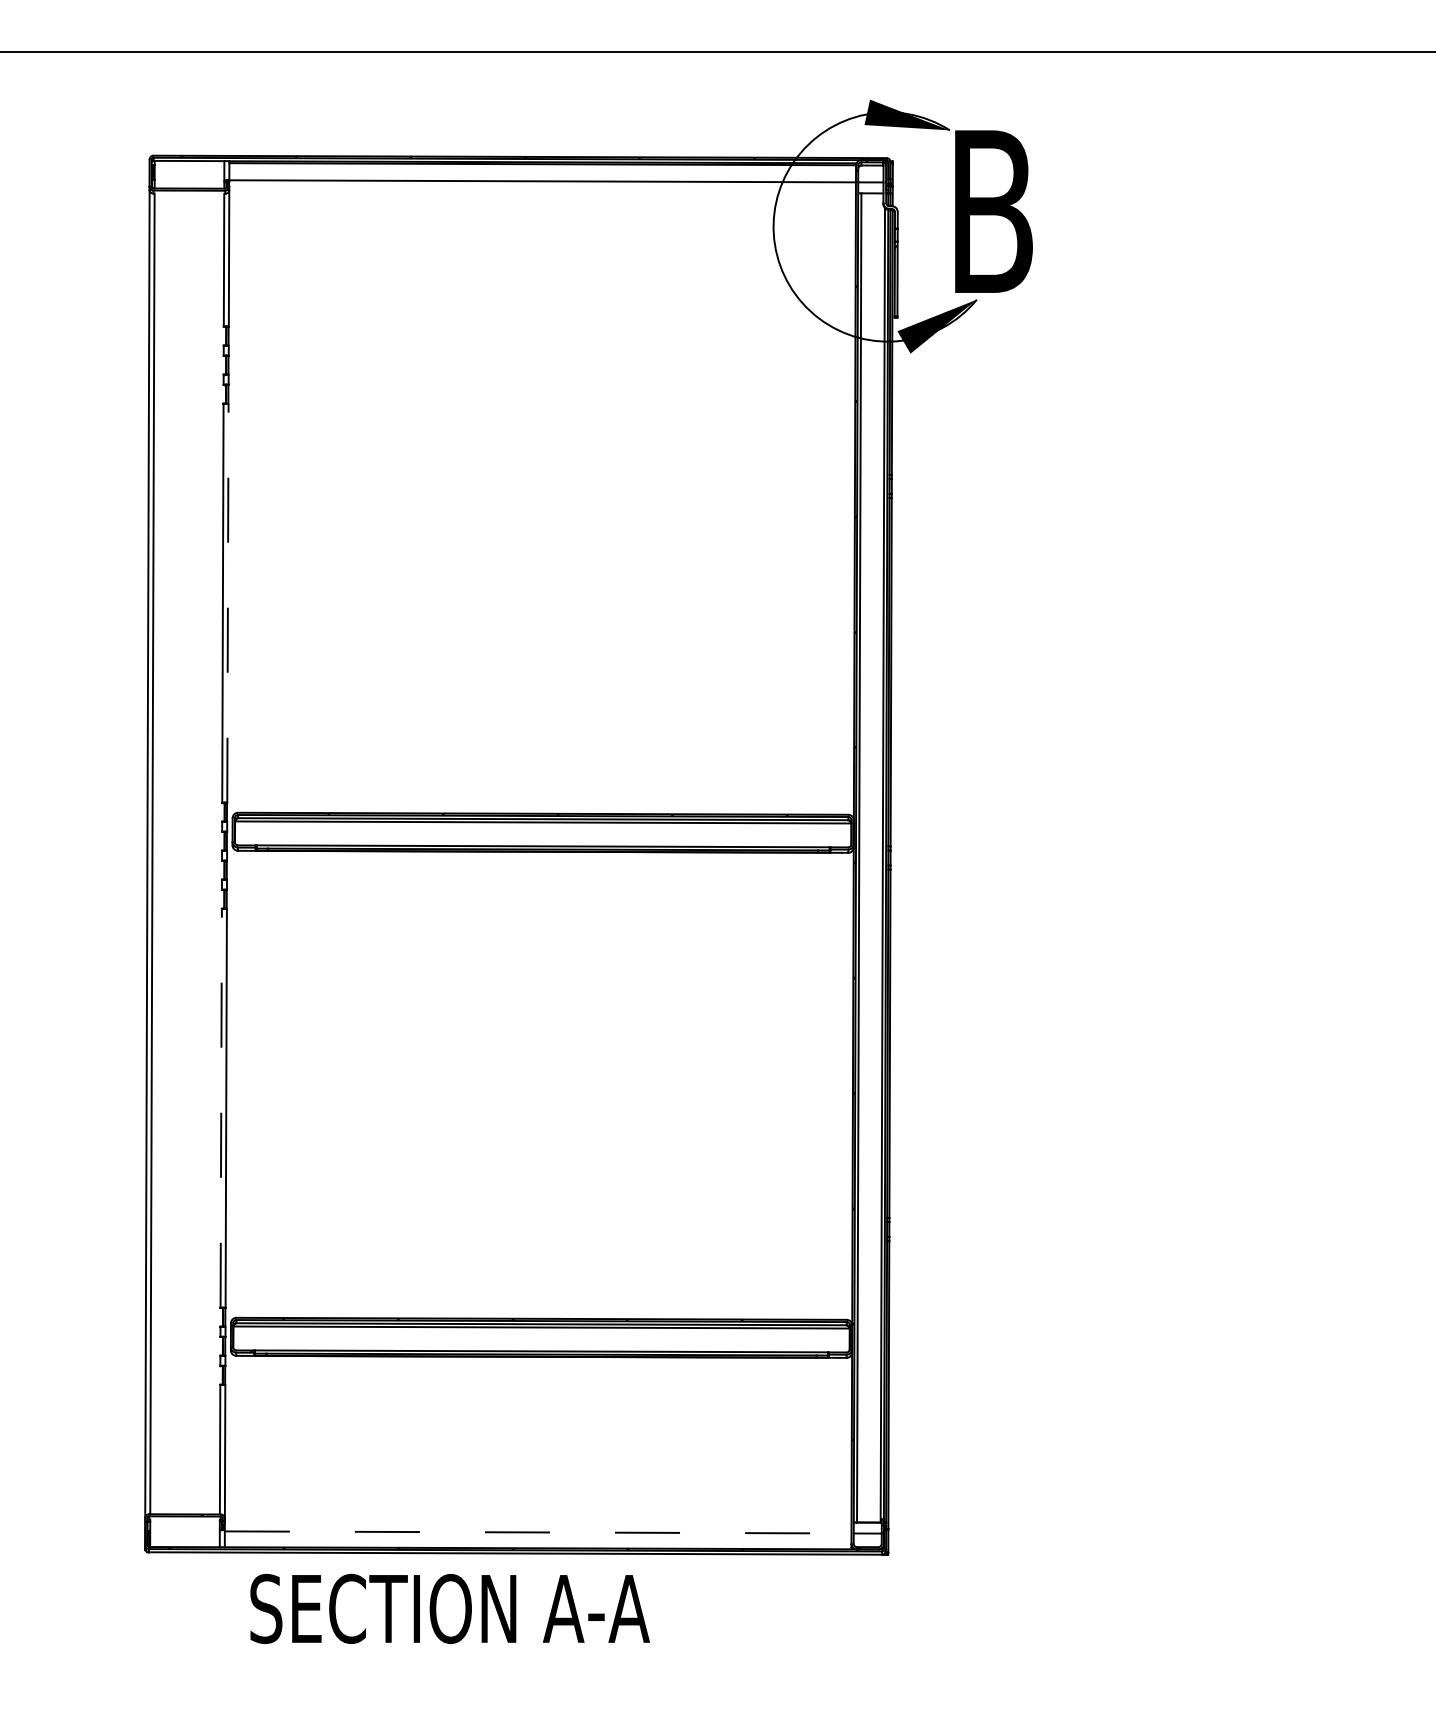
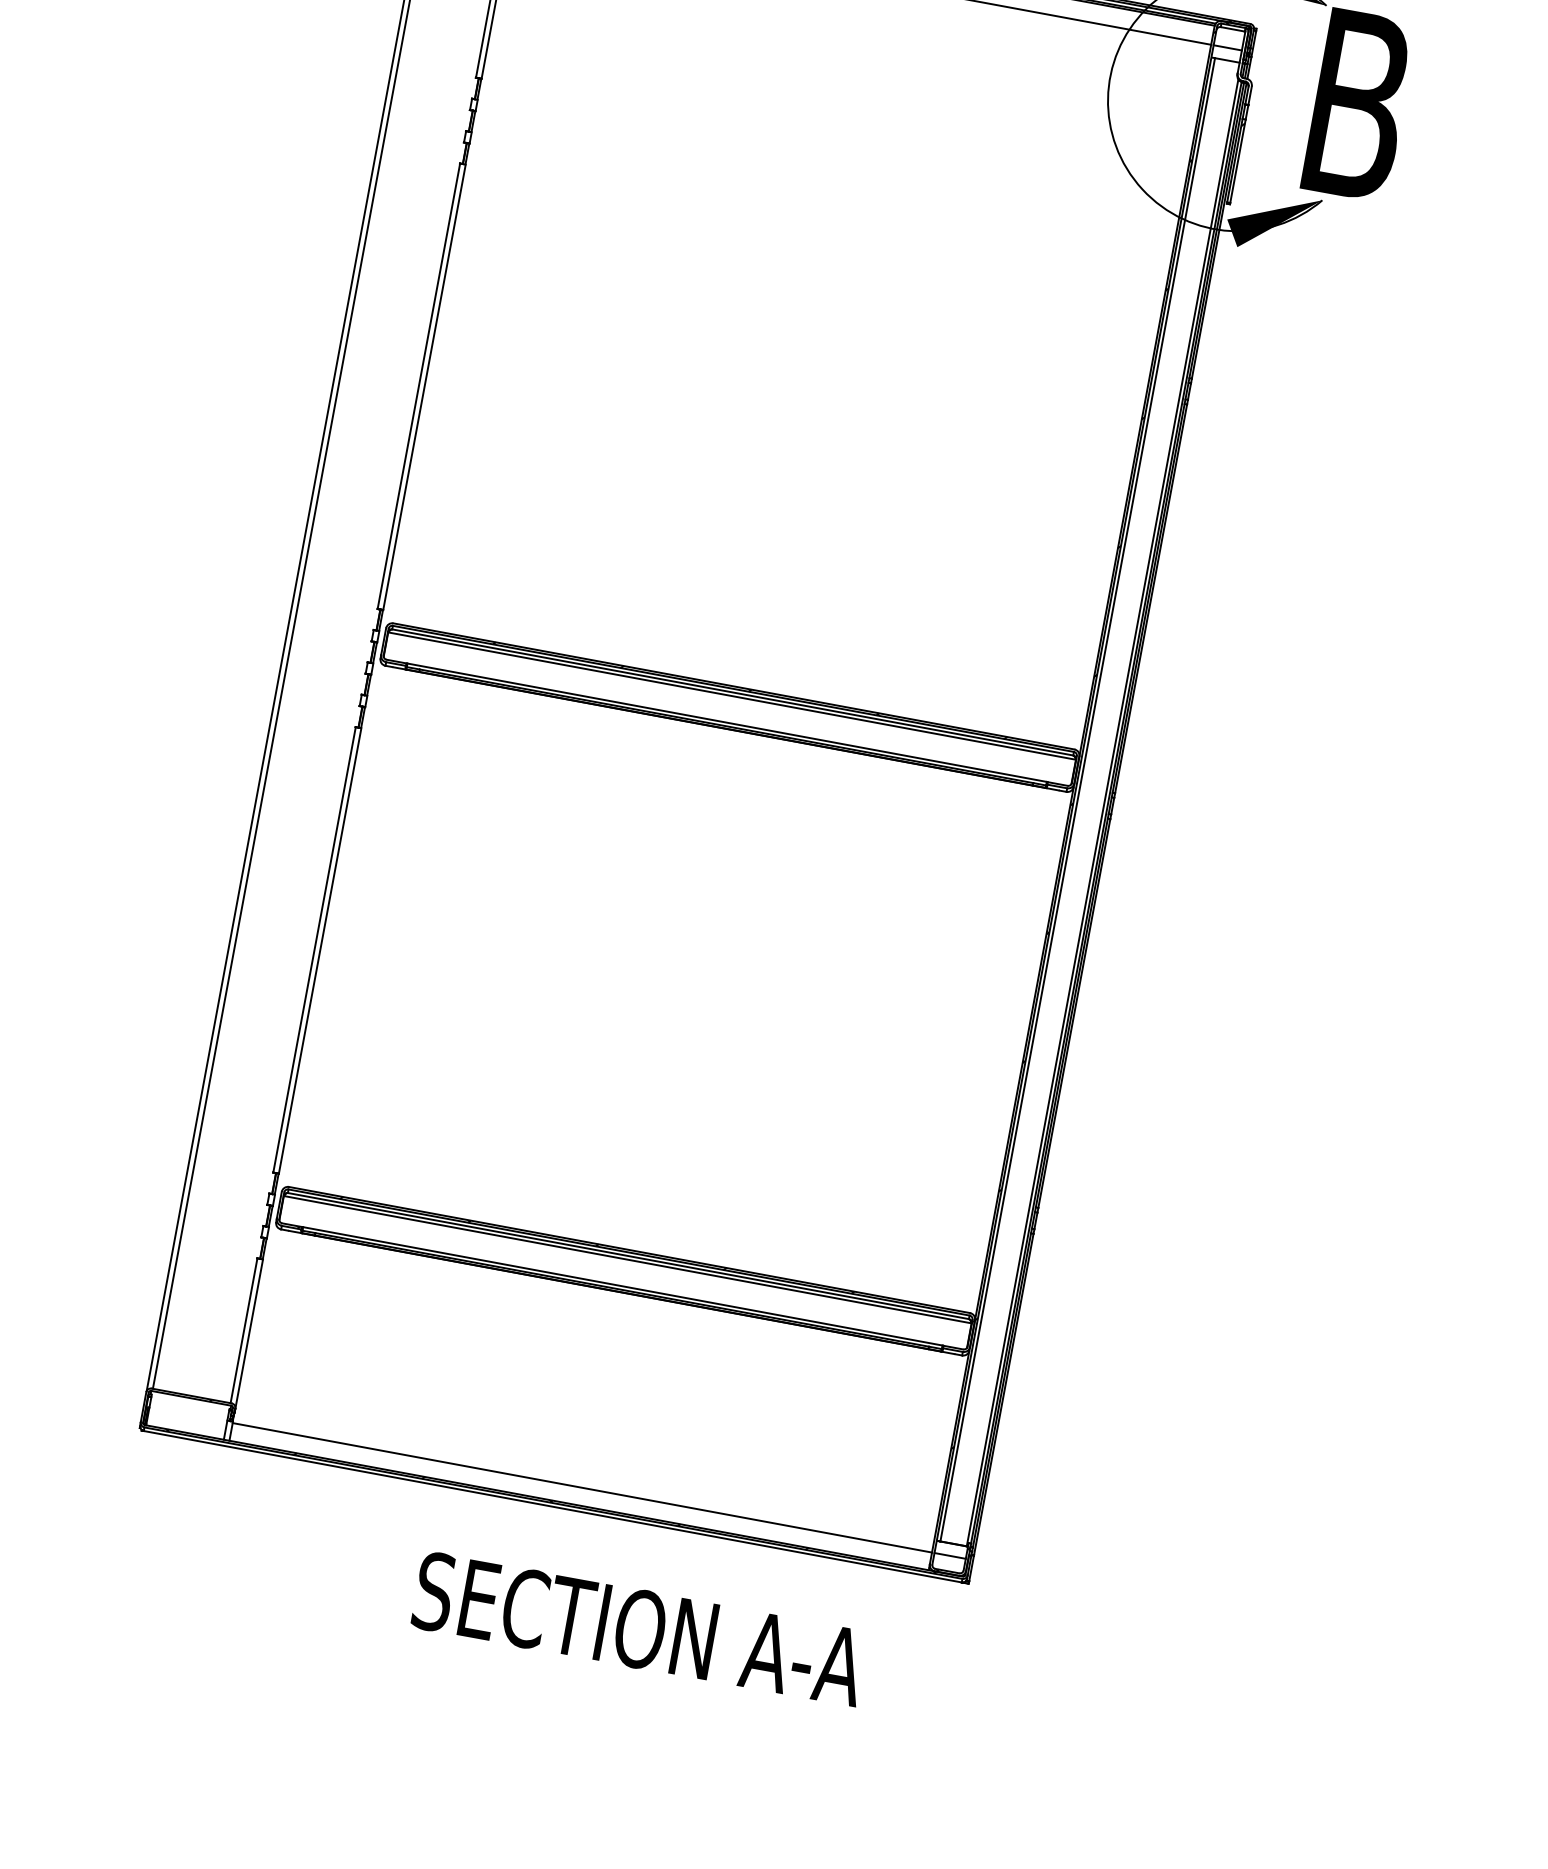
line: (227, 603) -> (423, 387), dashed -> solid
line: (221, 1108) -> (314, 950), dashed -> solid
line: (538, 1532) -> (582, 1487), dashed -> solid
text: (449, 1608) -> (639, 1628), moved

